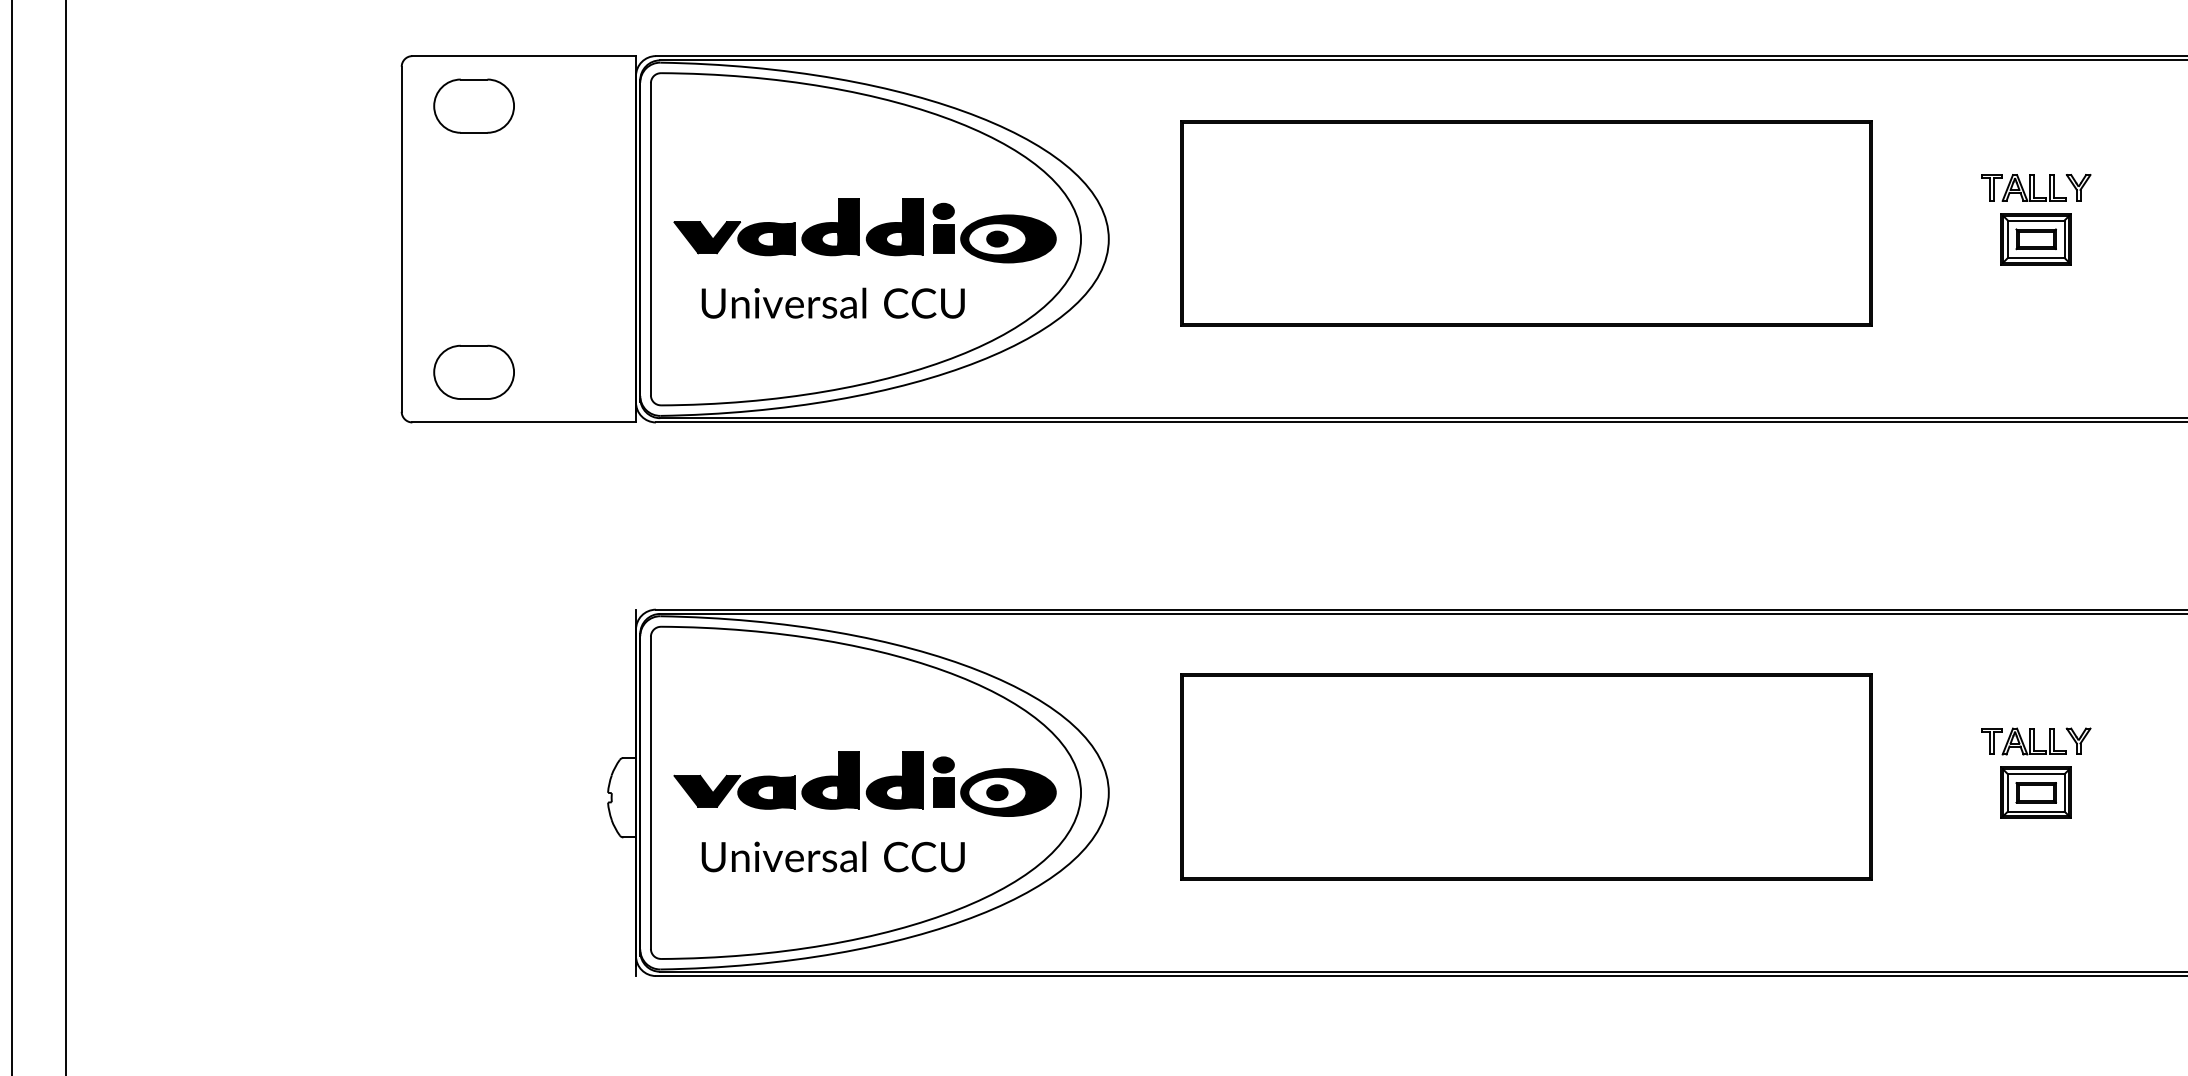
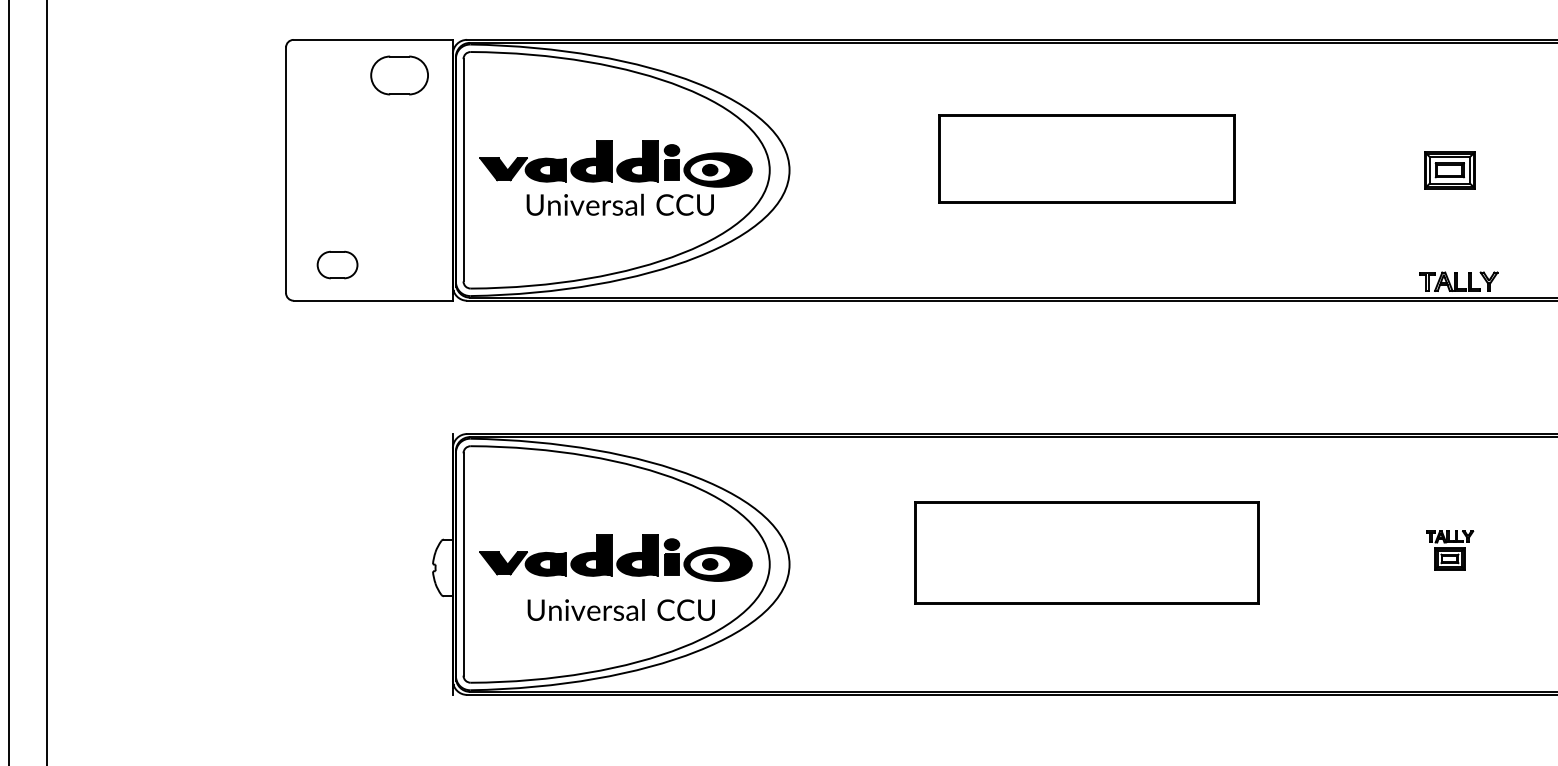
part: (473, 106) -> (399, 75), moved
part: (2035, 187) -> (1458, 281), moved
part: (1525, 222) -> (1086, 158), size x0.6
text: (832, 302) -> (619, 204), moved
part: (473, 371) -> (337, 264), size x0.7
part: (2035, 773) -> (1449, 550), size x0.6
part: (1525, 776) -> (1086, 552), size x0.7
text: (832, 856) -> (620, 609), moved

